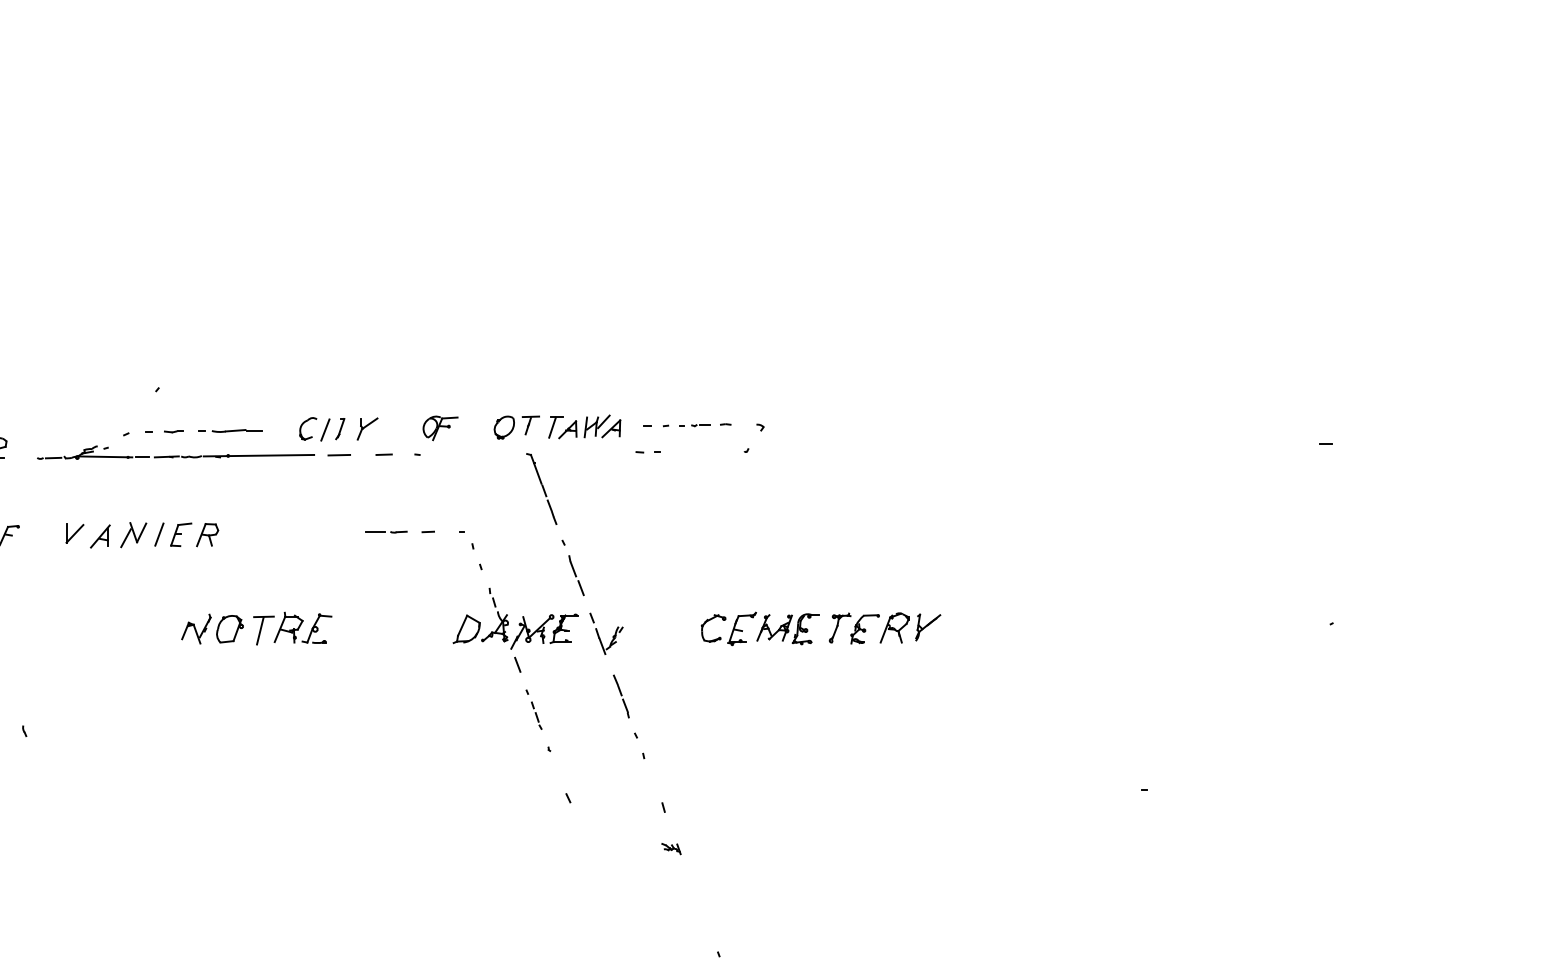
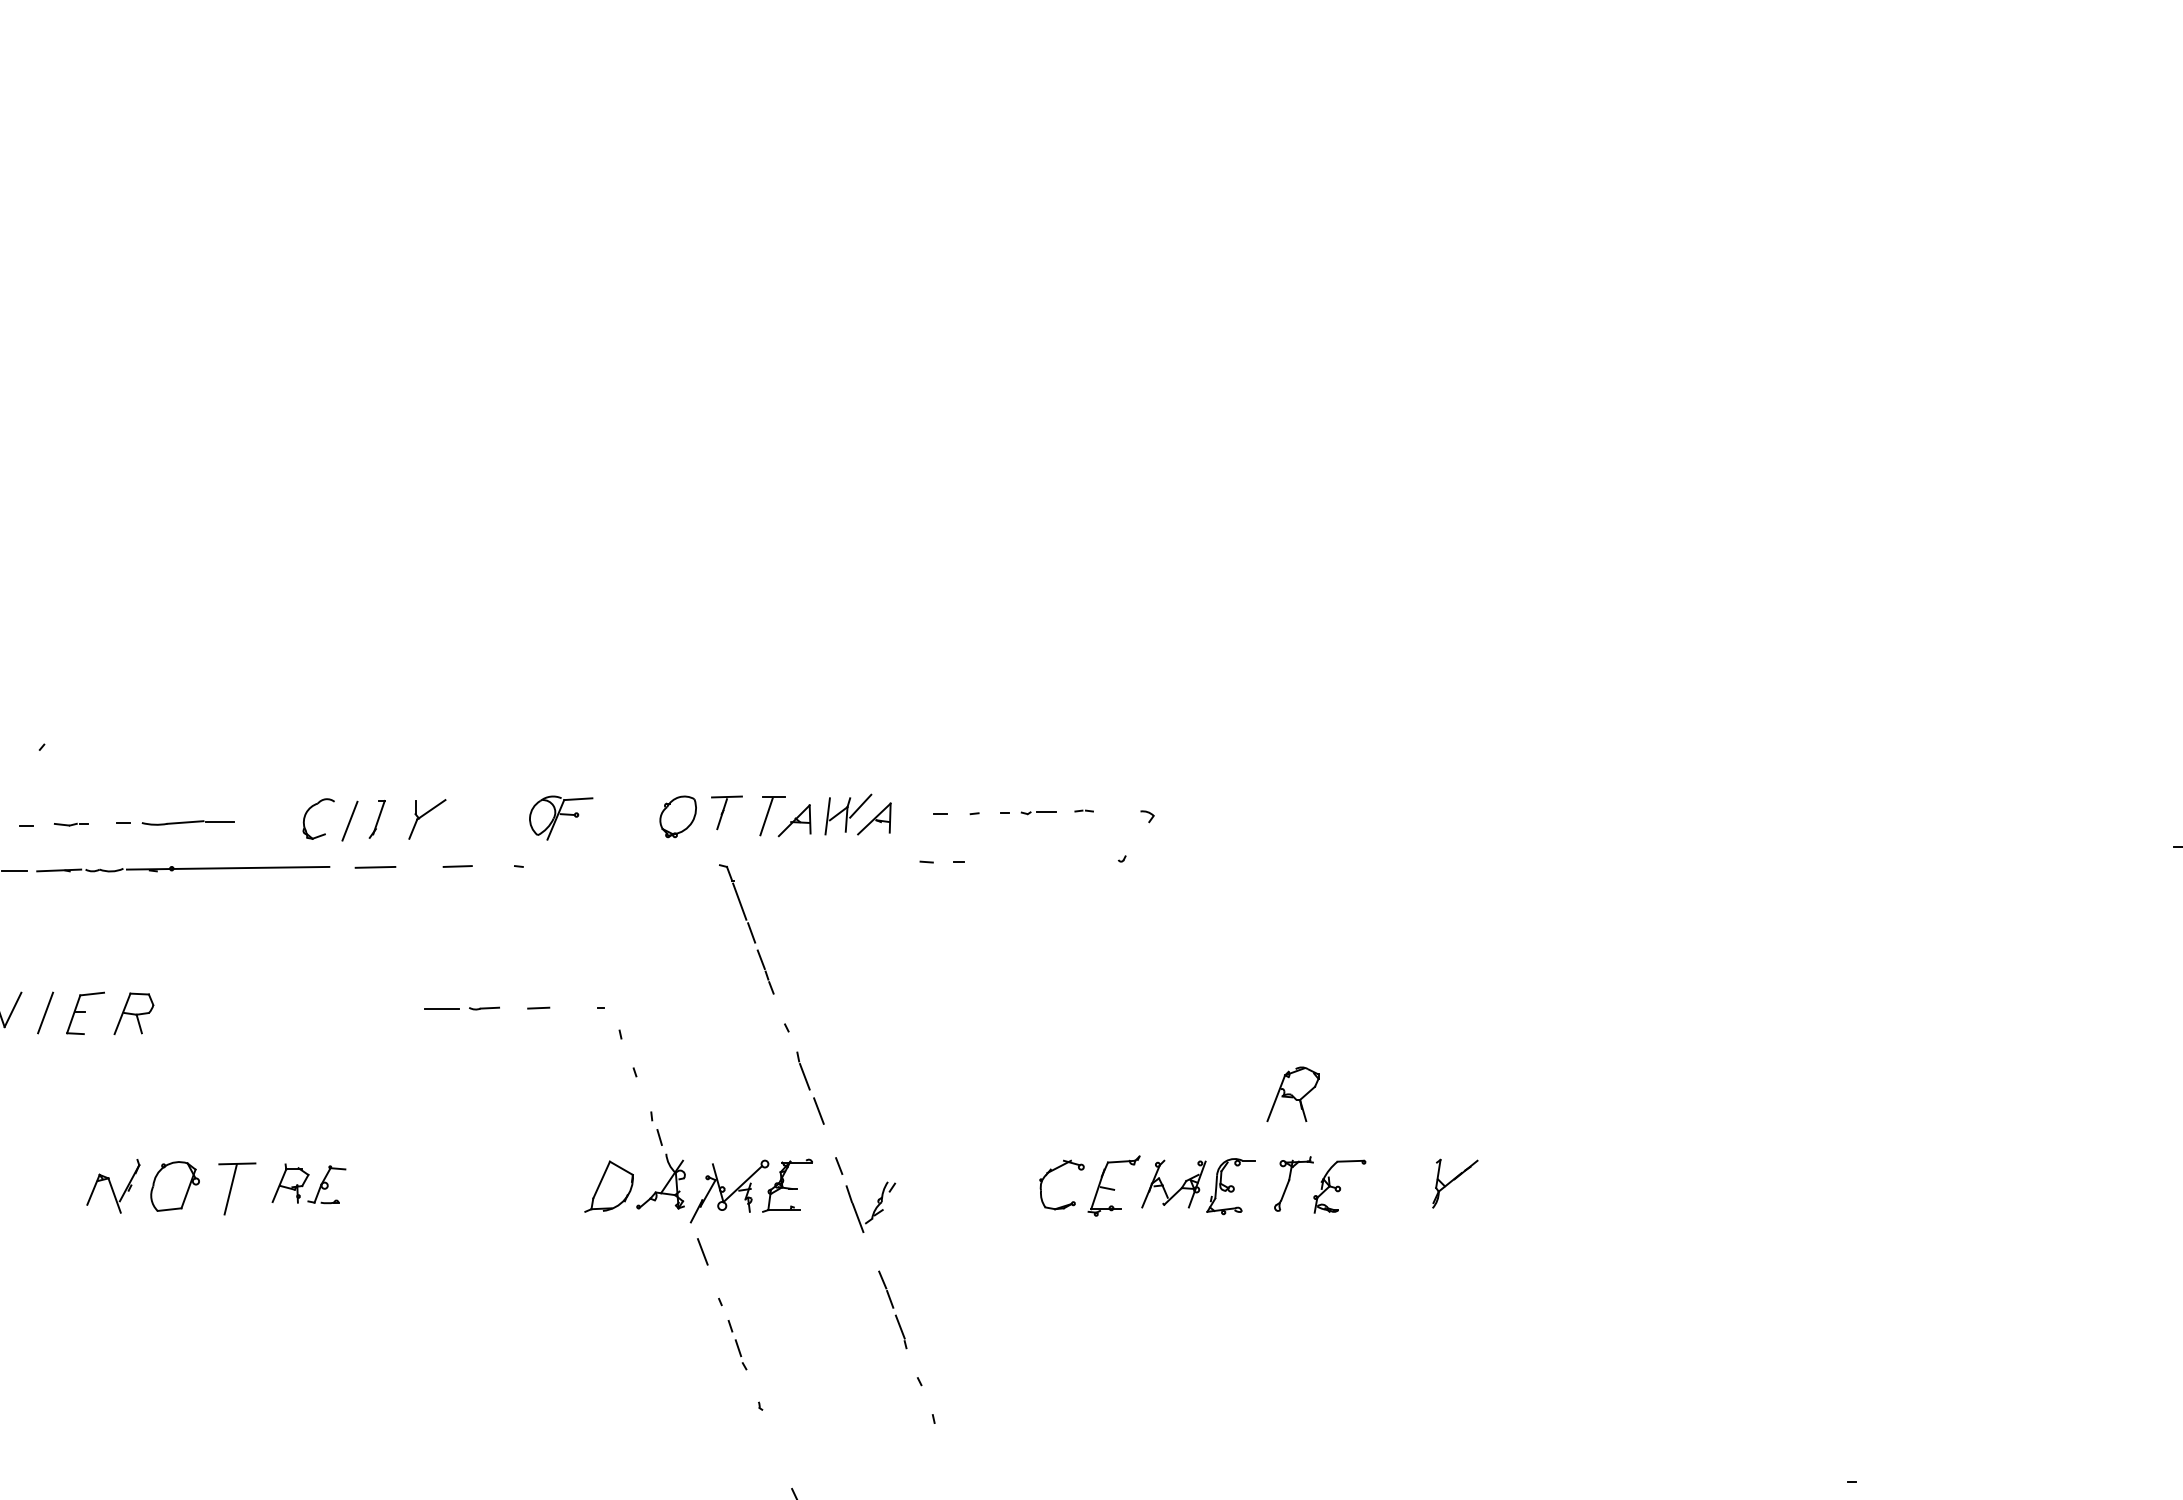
part: (302, 627) -> (308, 1183), size x0.7
part: (894, 627) -> (1292, 1093), moved

